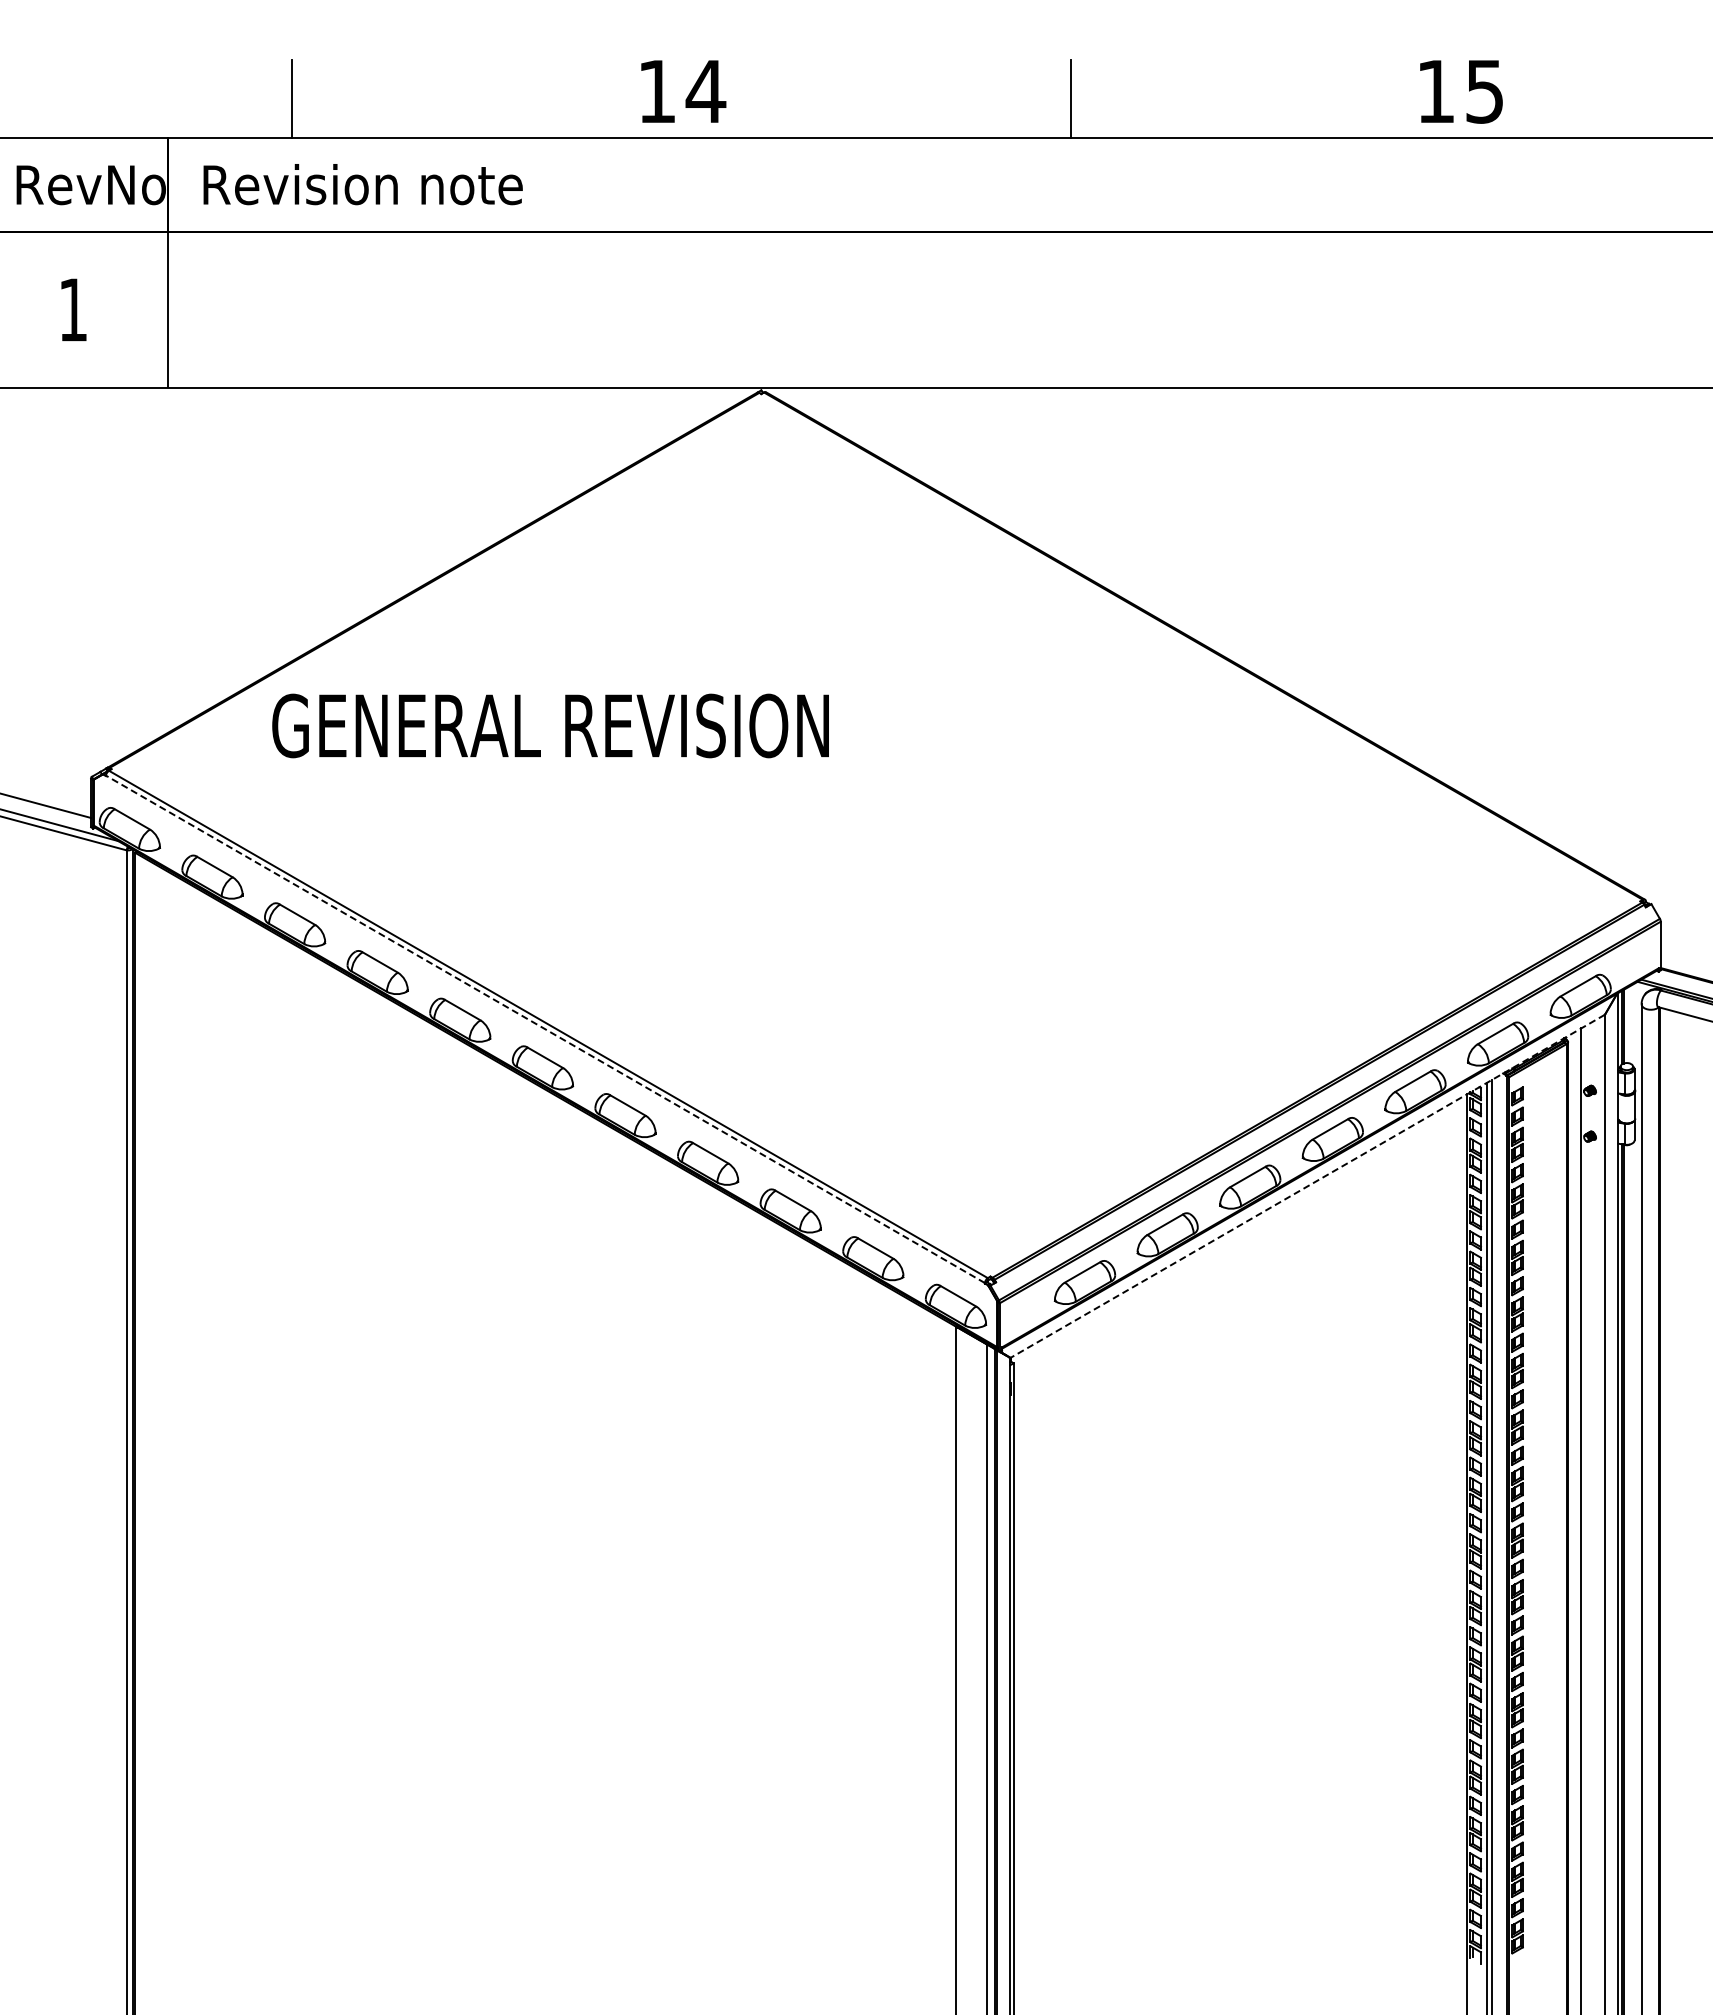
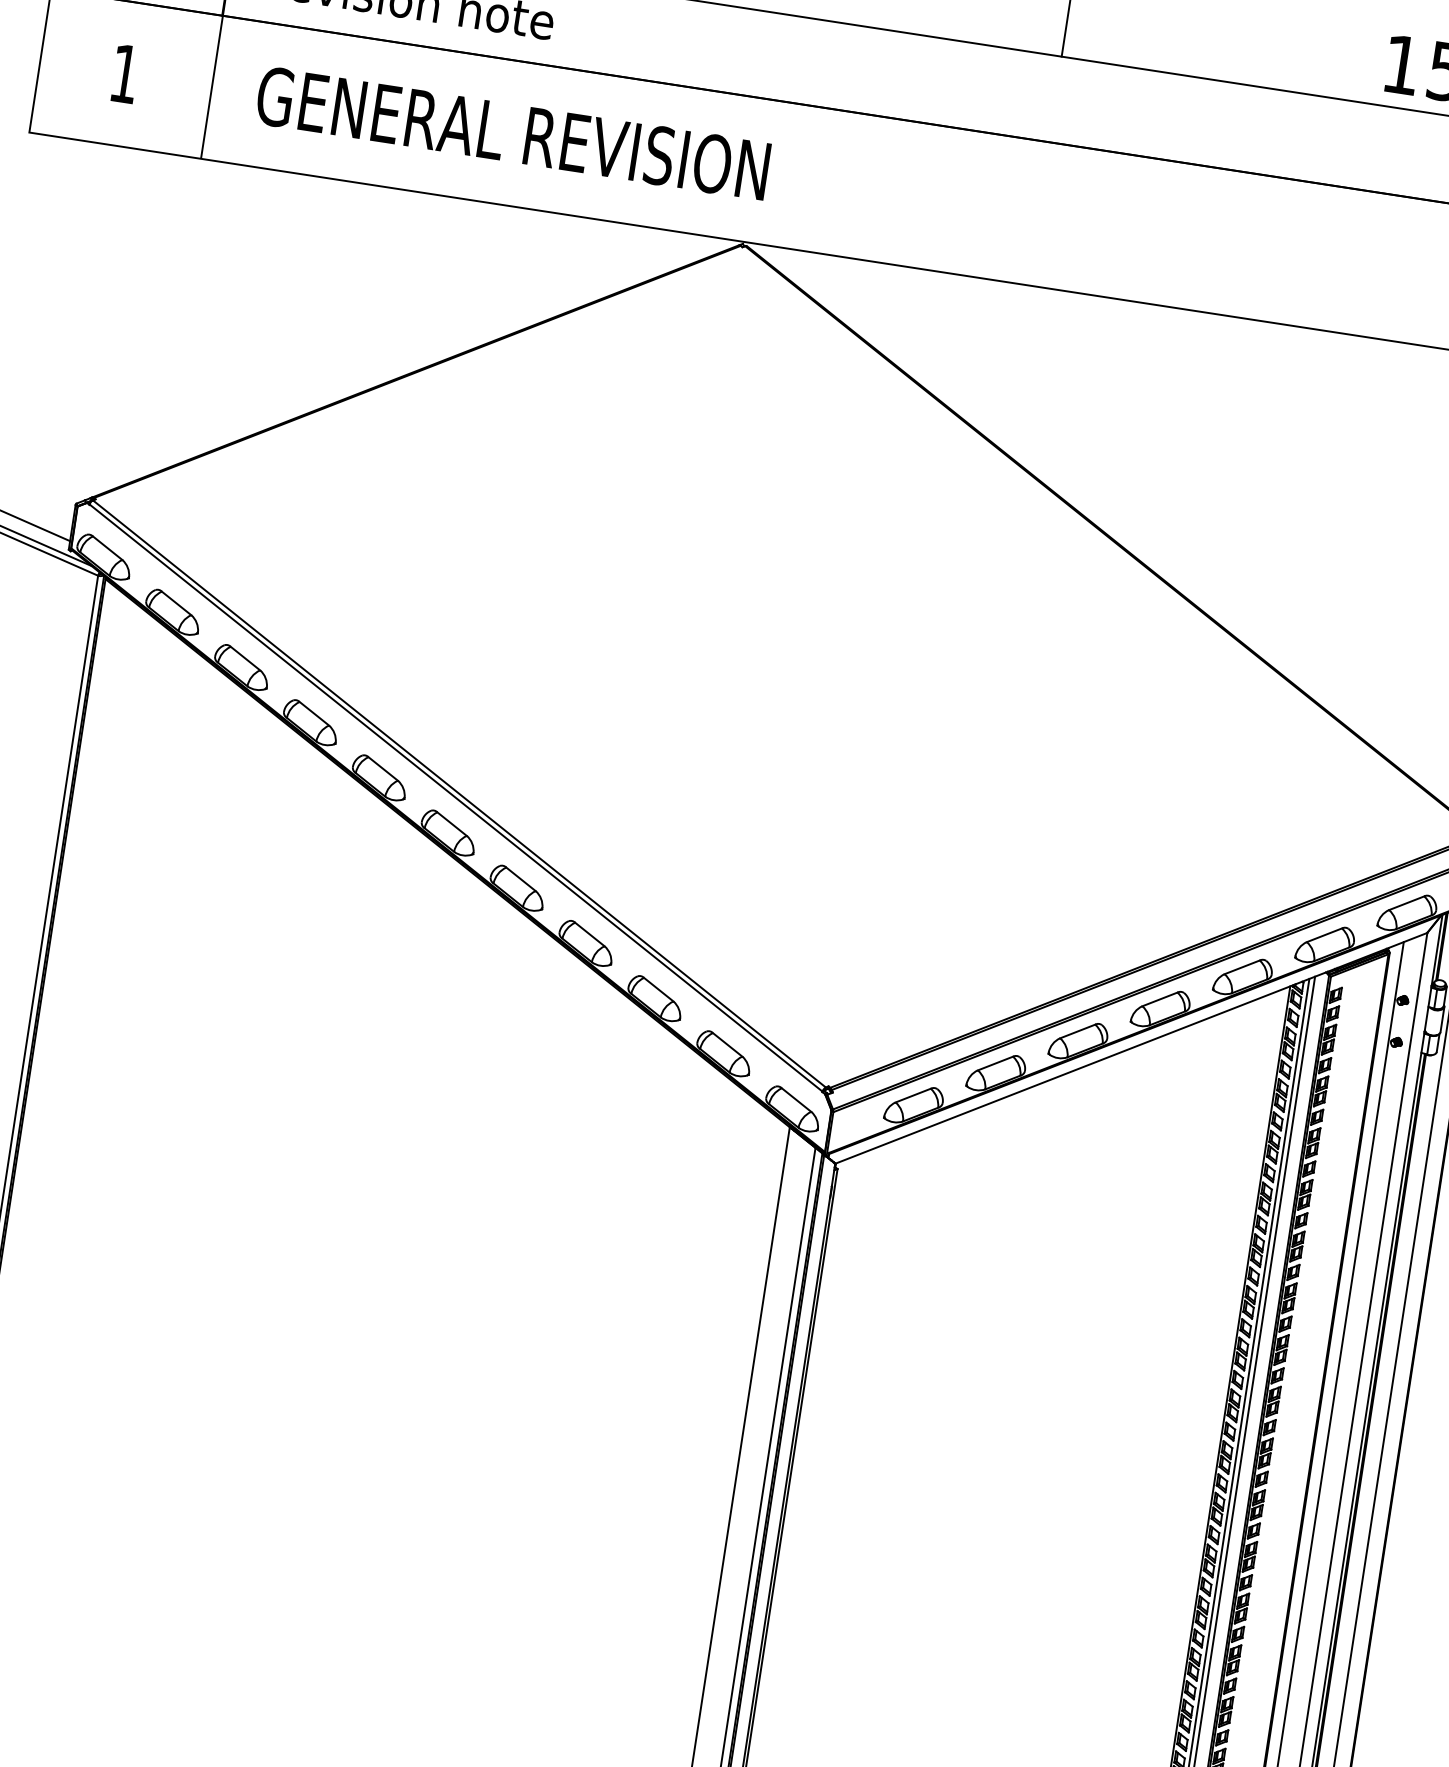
text: (550, 725) -> (512, 132), moved
line: (545, 1029) -> (456, 798), dashed -> solid
line: (1307, 1186) -> (1131, 1048), dashed -> solid

